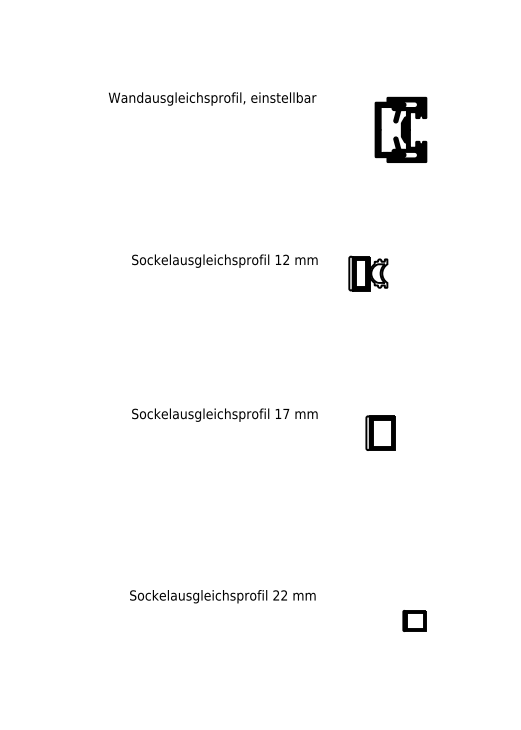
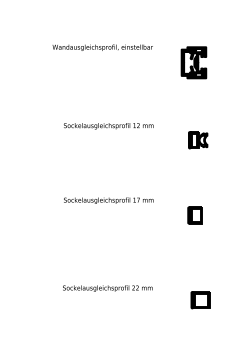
part: (369, 274) -> (198, 140), moved
part: (379, 433) -> (194, 215), moved
part: (414, 621) -> (200, 300), size x1.67

